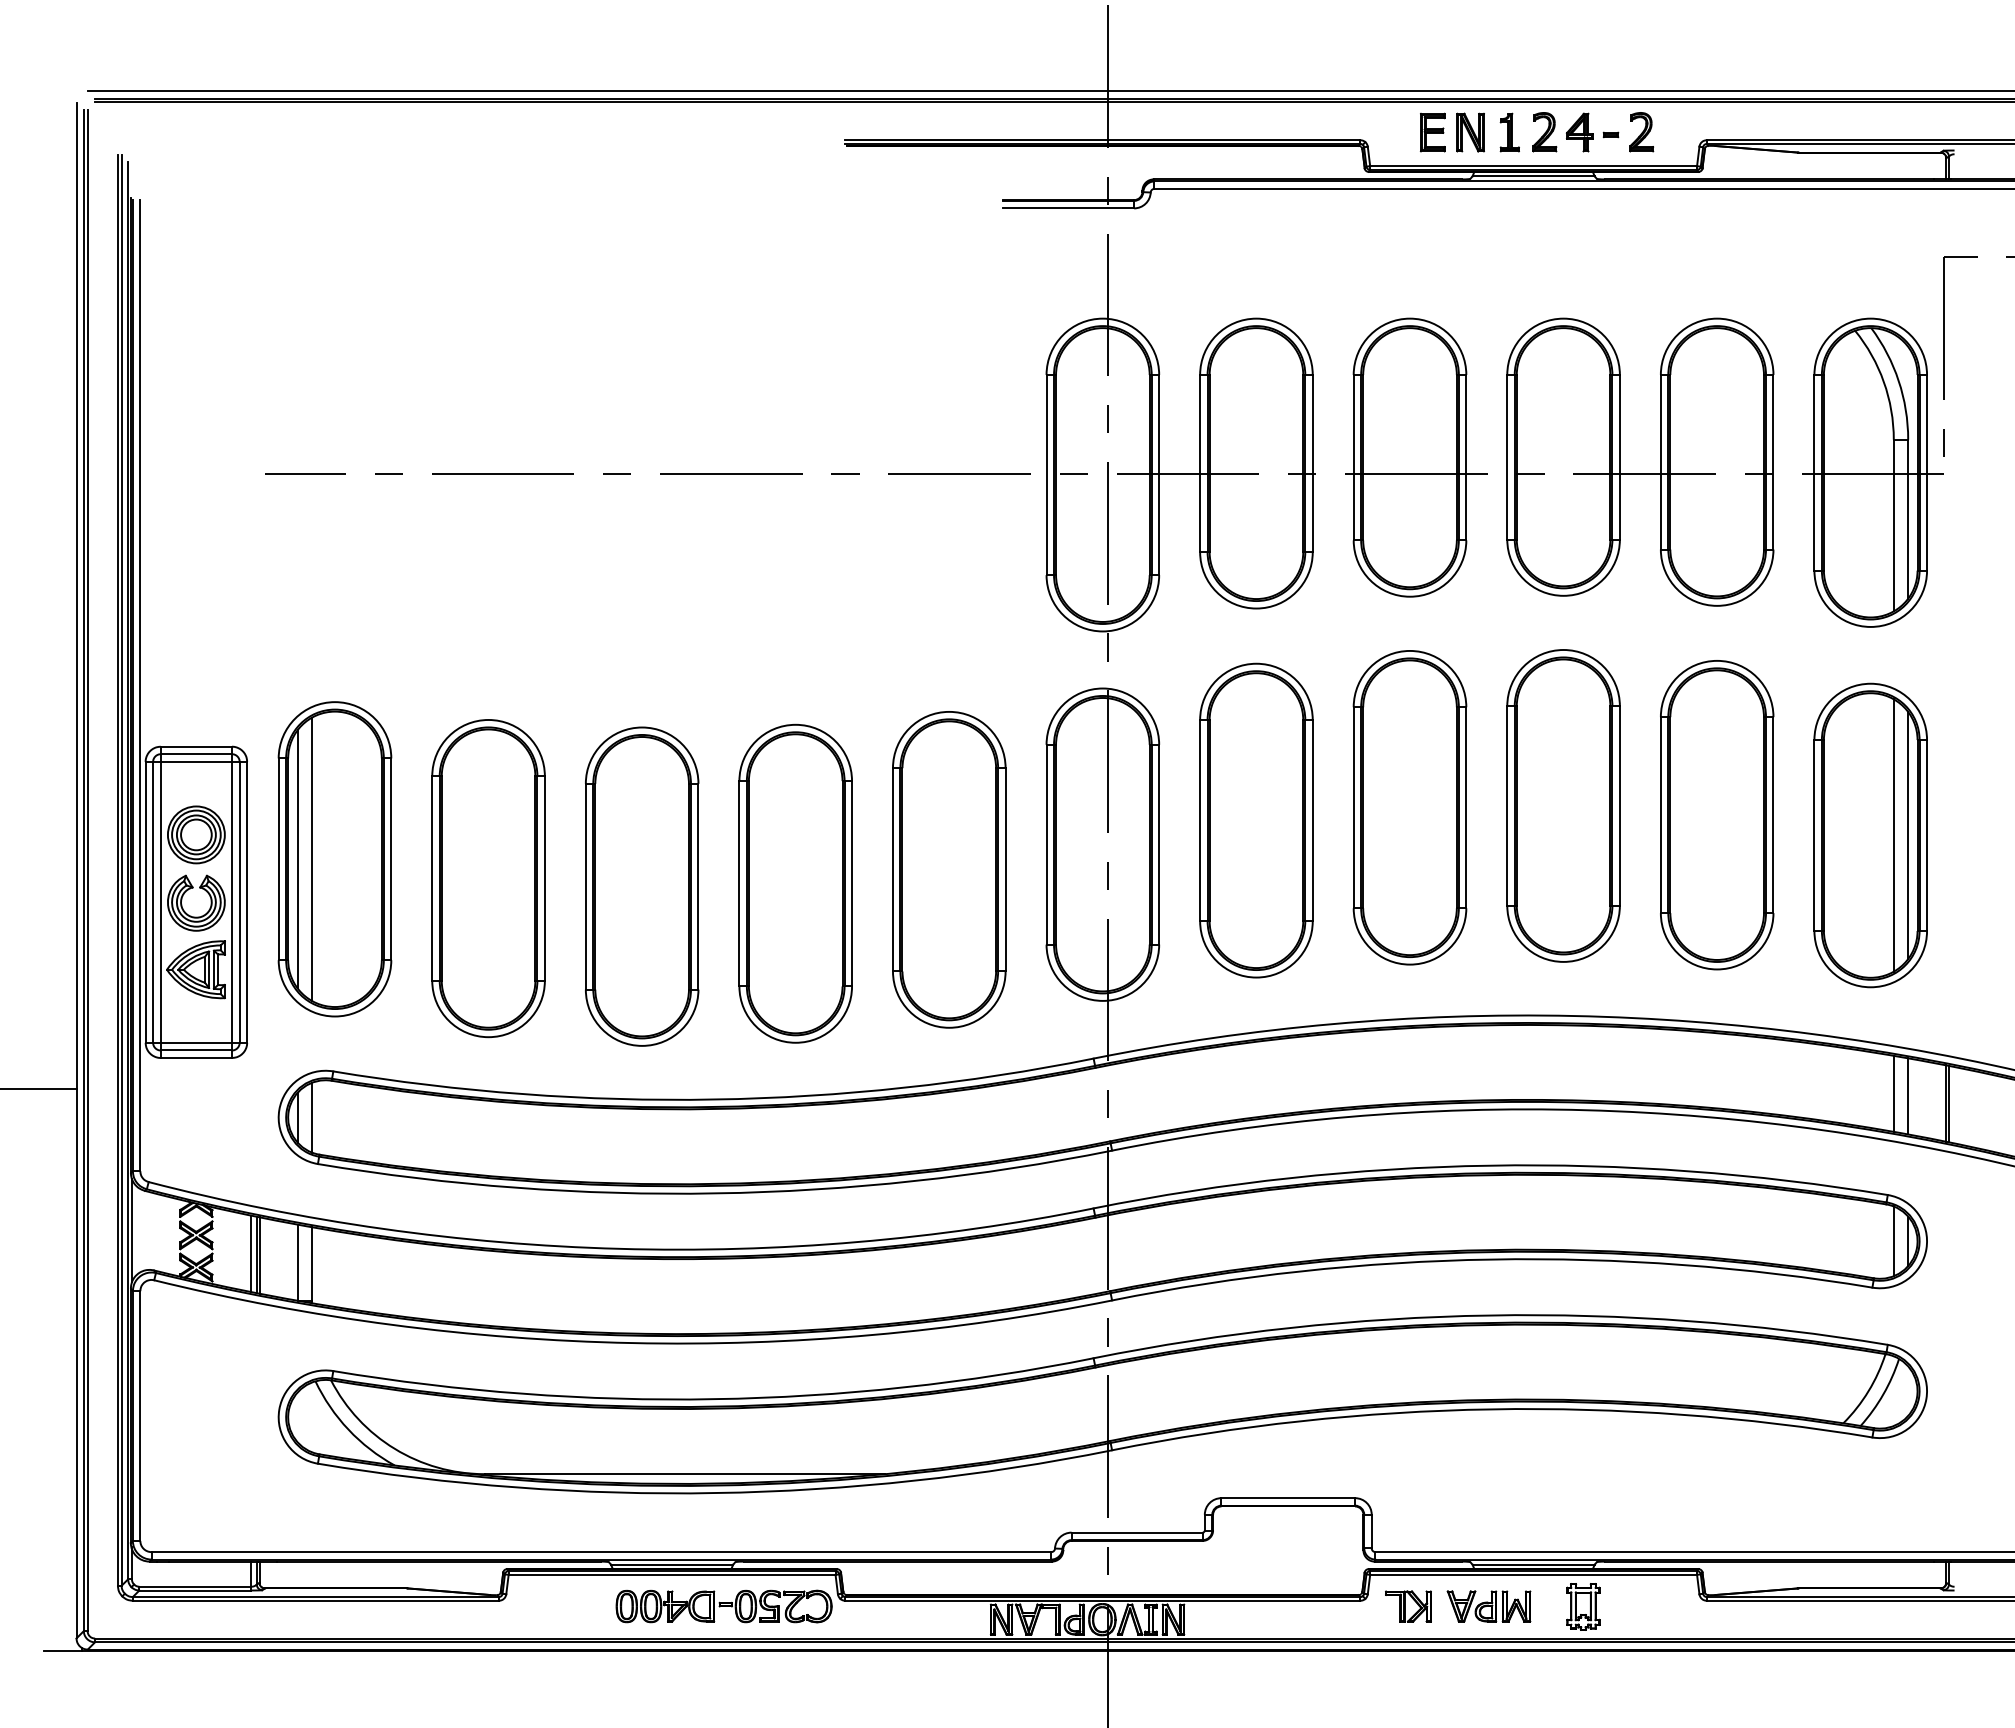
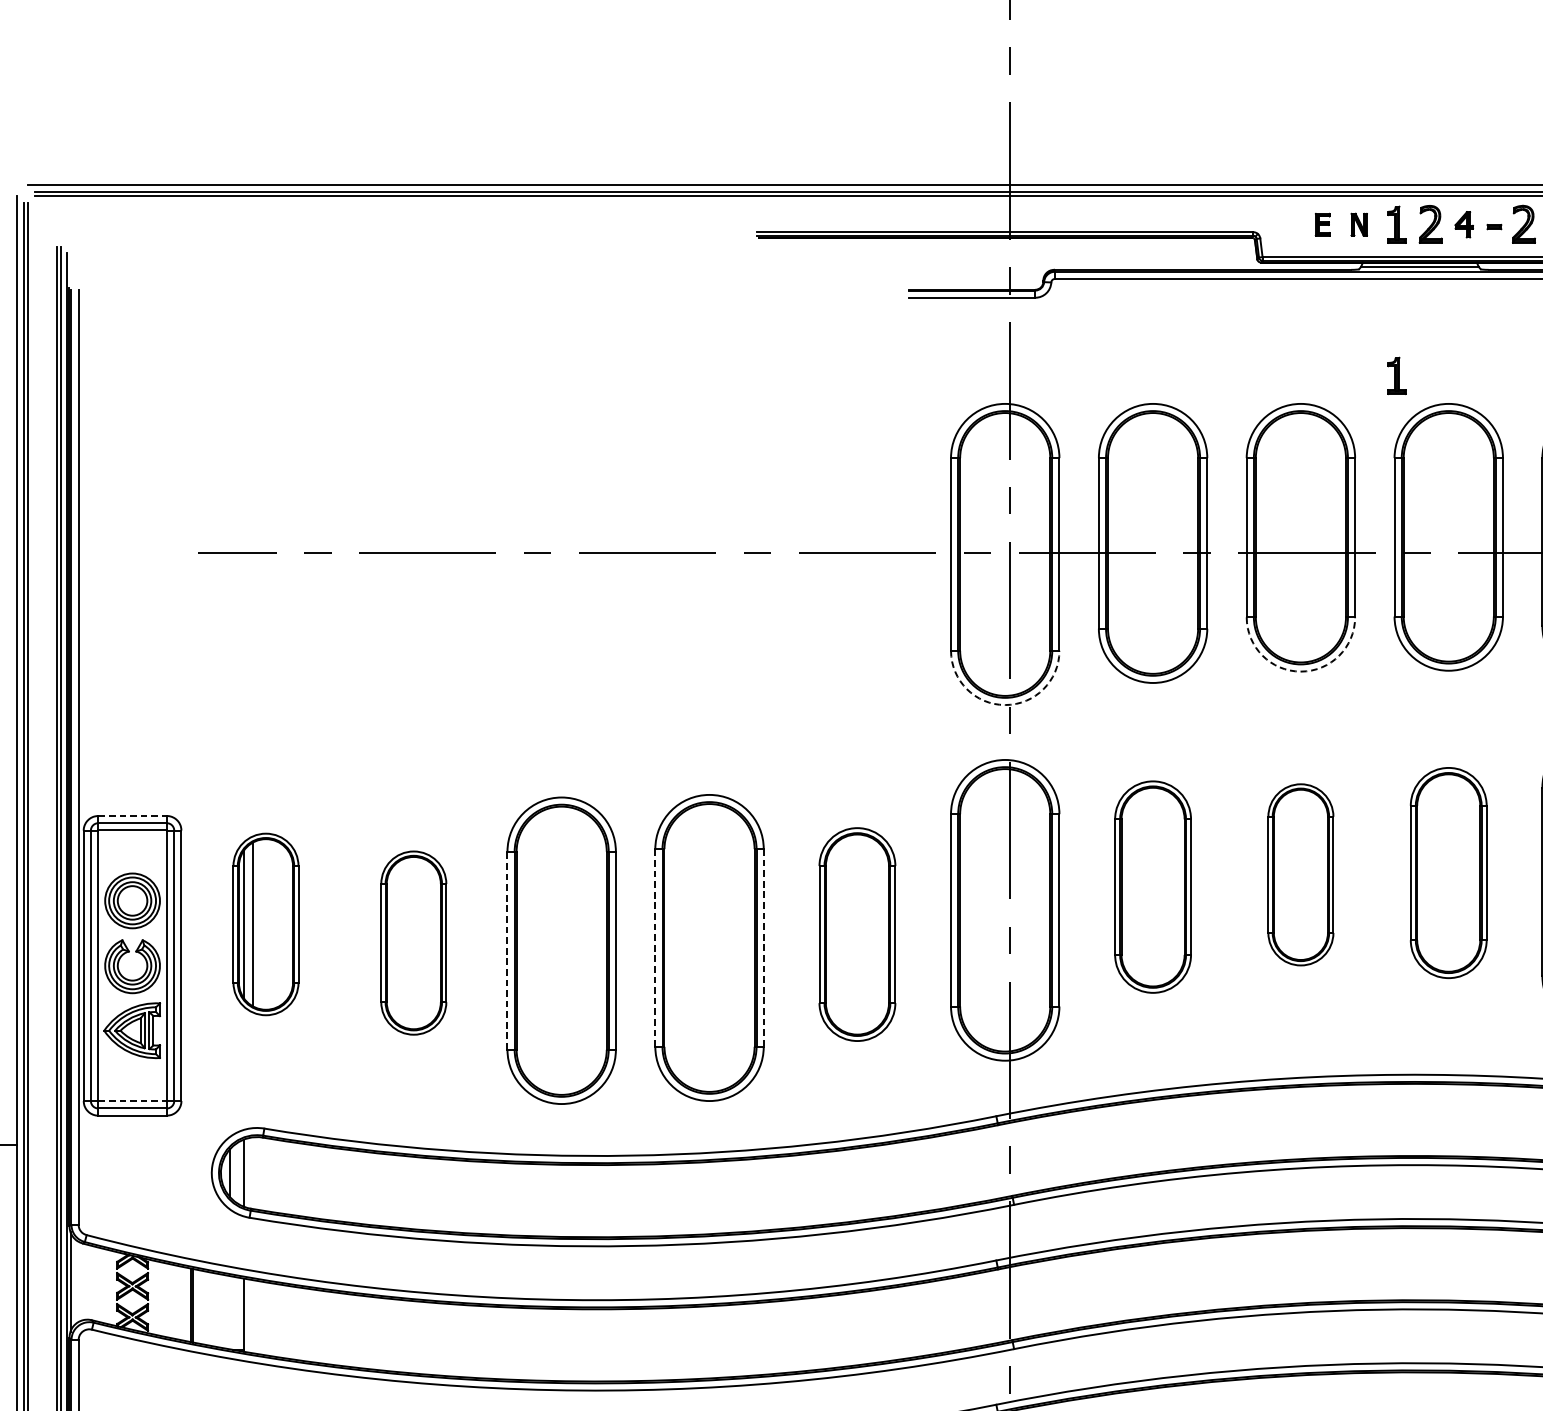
part: (1432, 132) -> (1322, 224), size x0.6
part: (1470, 132) -> (1359, 224), size x0.6
part: (1579, 132) -> (1464, 224), size x0.7
part: (1509, 289) -> (1396, 375), added
arc: (1410, 596) -> (1301, 671), solid -> dashed
arc: (1102, 631) -> (1004, 705), solid -> dashed
line: (196, 746) -> (132, 815), solid -> dashed
part: (1563, 805) -> (1448, 872), size x0.7
part: (1409, 807) -> (1300, 874), size x0.6
part: (1256, 820) -> (1153, 887), size x0.7
part: (334, 859) -> (265, 924), size x0.6
part: (949, 869) -> (857, 934), size x0.7
part: (488, 878) -> (413, 942), size x0.6
line: (739, 883) -> (655, 947), solid -> dashed
line: (852, 883) -> (764, 947), solid -> dashed
line: (585, 886) -> (507, 950), solid -> dashed
line: (196, 1043) -> (132, 1101), solid -> dashed
line: (251, 1253) -> (185, 1303), removed
line: (297, 1262) -> (229, 1312), removed

